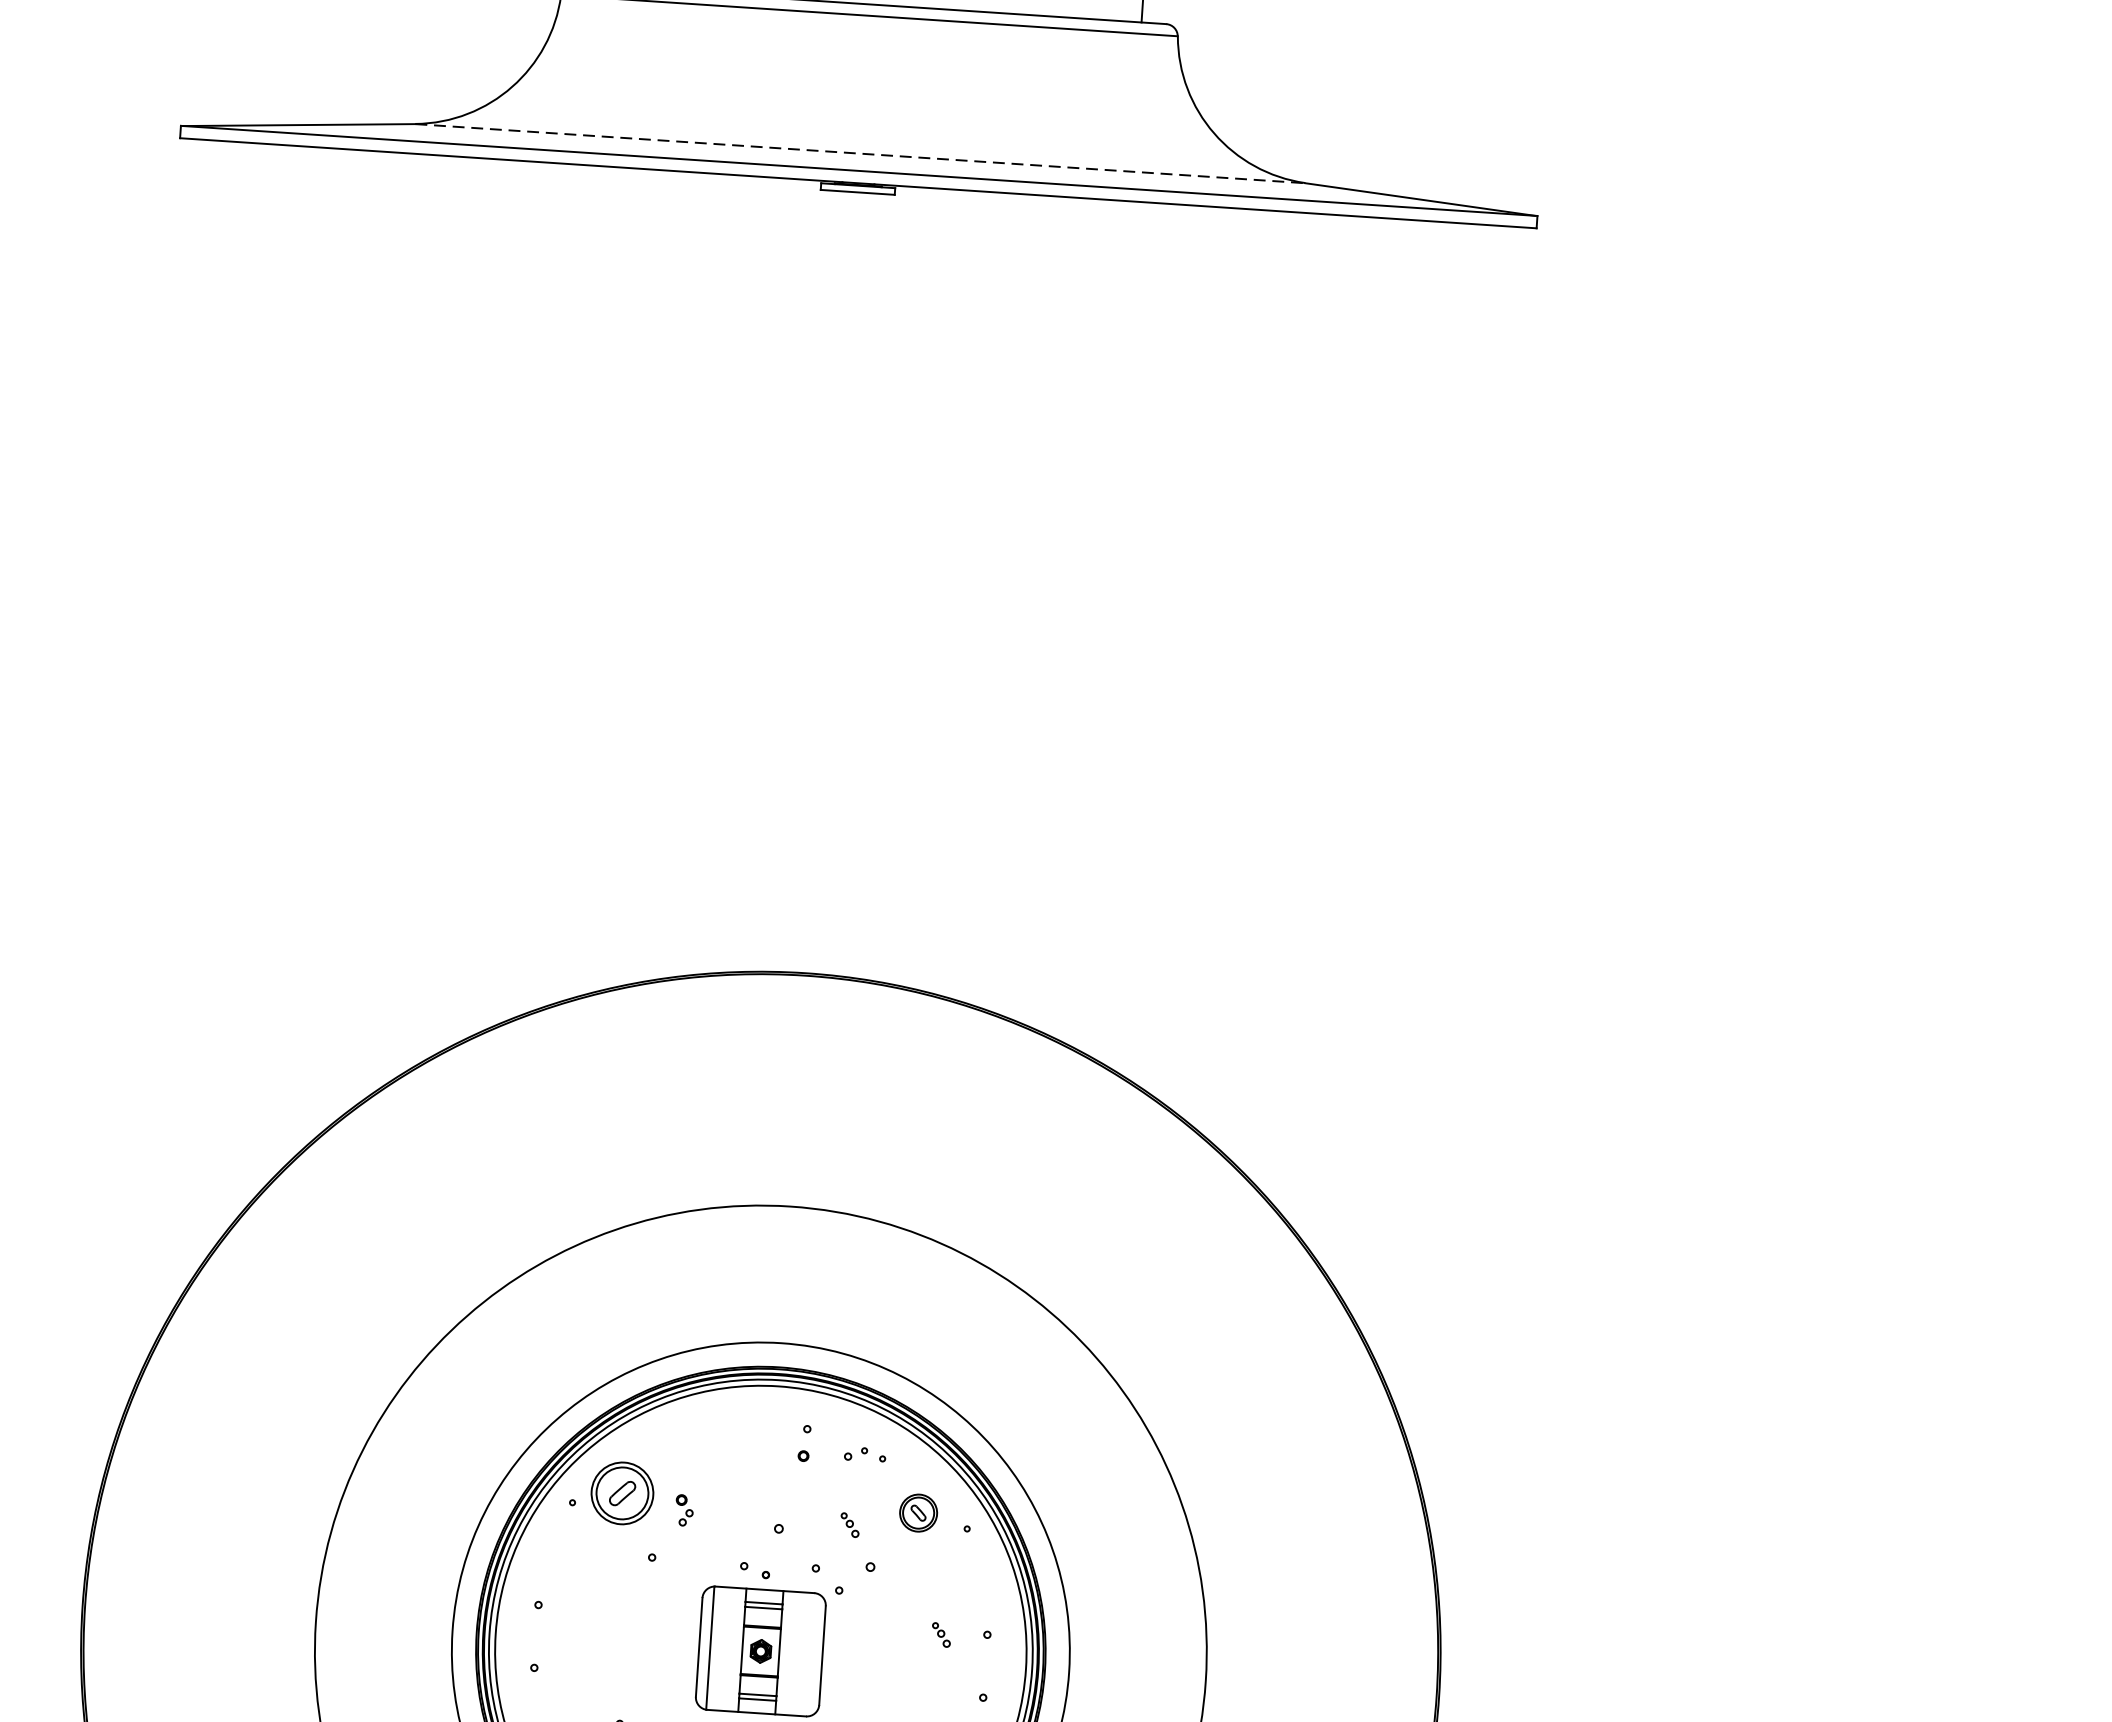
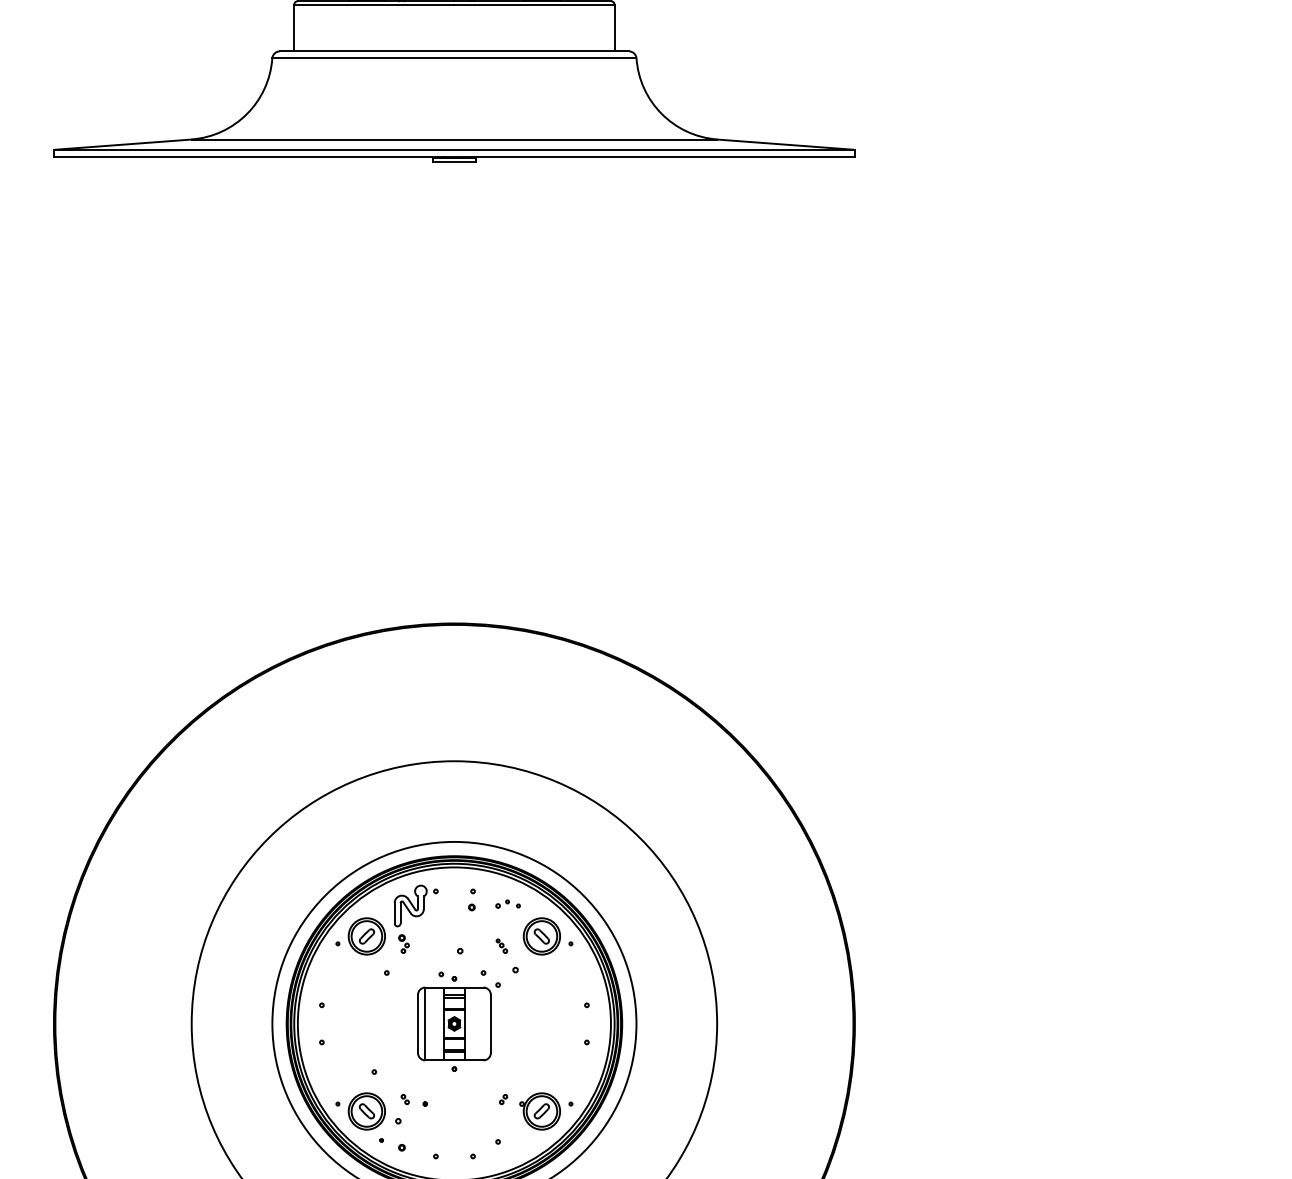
line: (860, 153) -> (454, 139), dashed -> solid
part: (708, 1446) -> (415, 905), added
part: (918, 1513) -> (541, 936), size x1.67
part: (940, 1633) -> (559, 1006), removed

